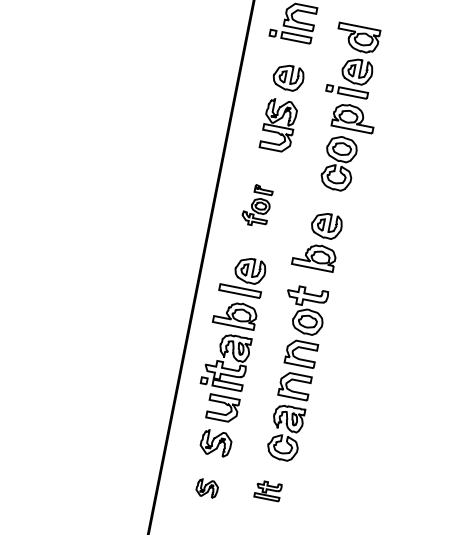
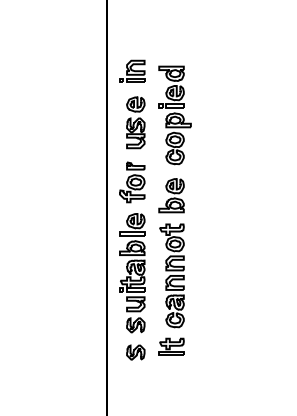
part: (257, 205) -> (132, 182), size x1.67
part: (206, 488) -> (135, 352), size x1.43
part: (268, 490) -> (171, 346), size x1.67

